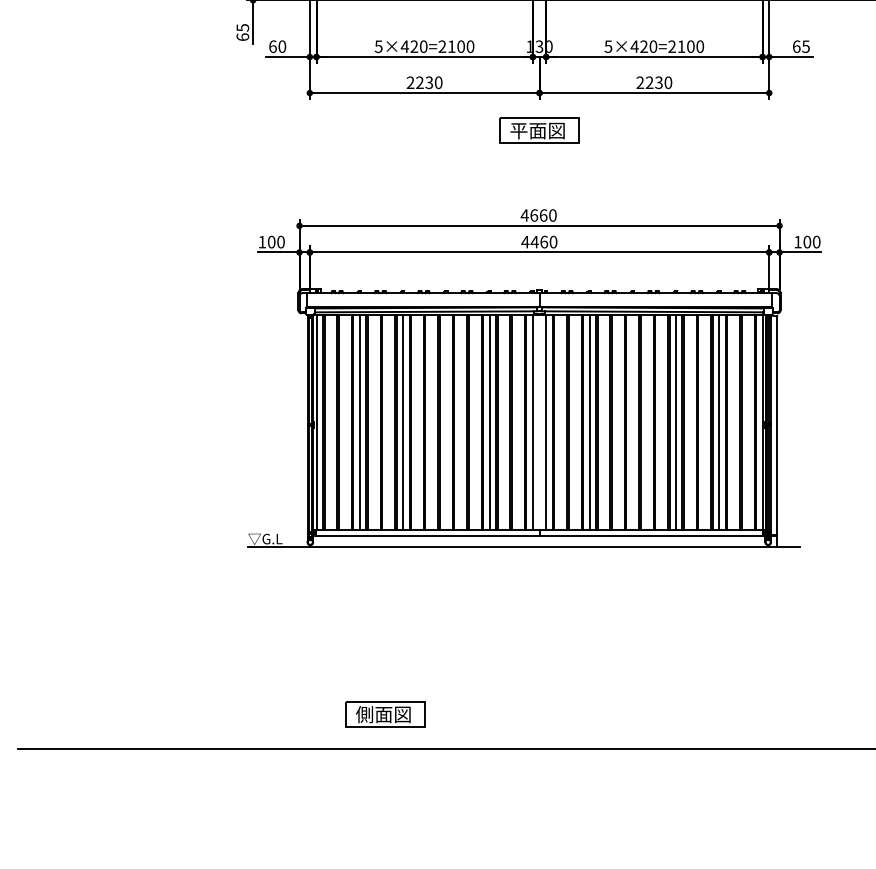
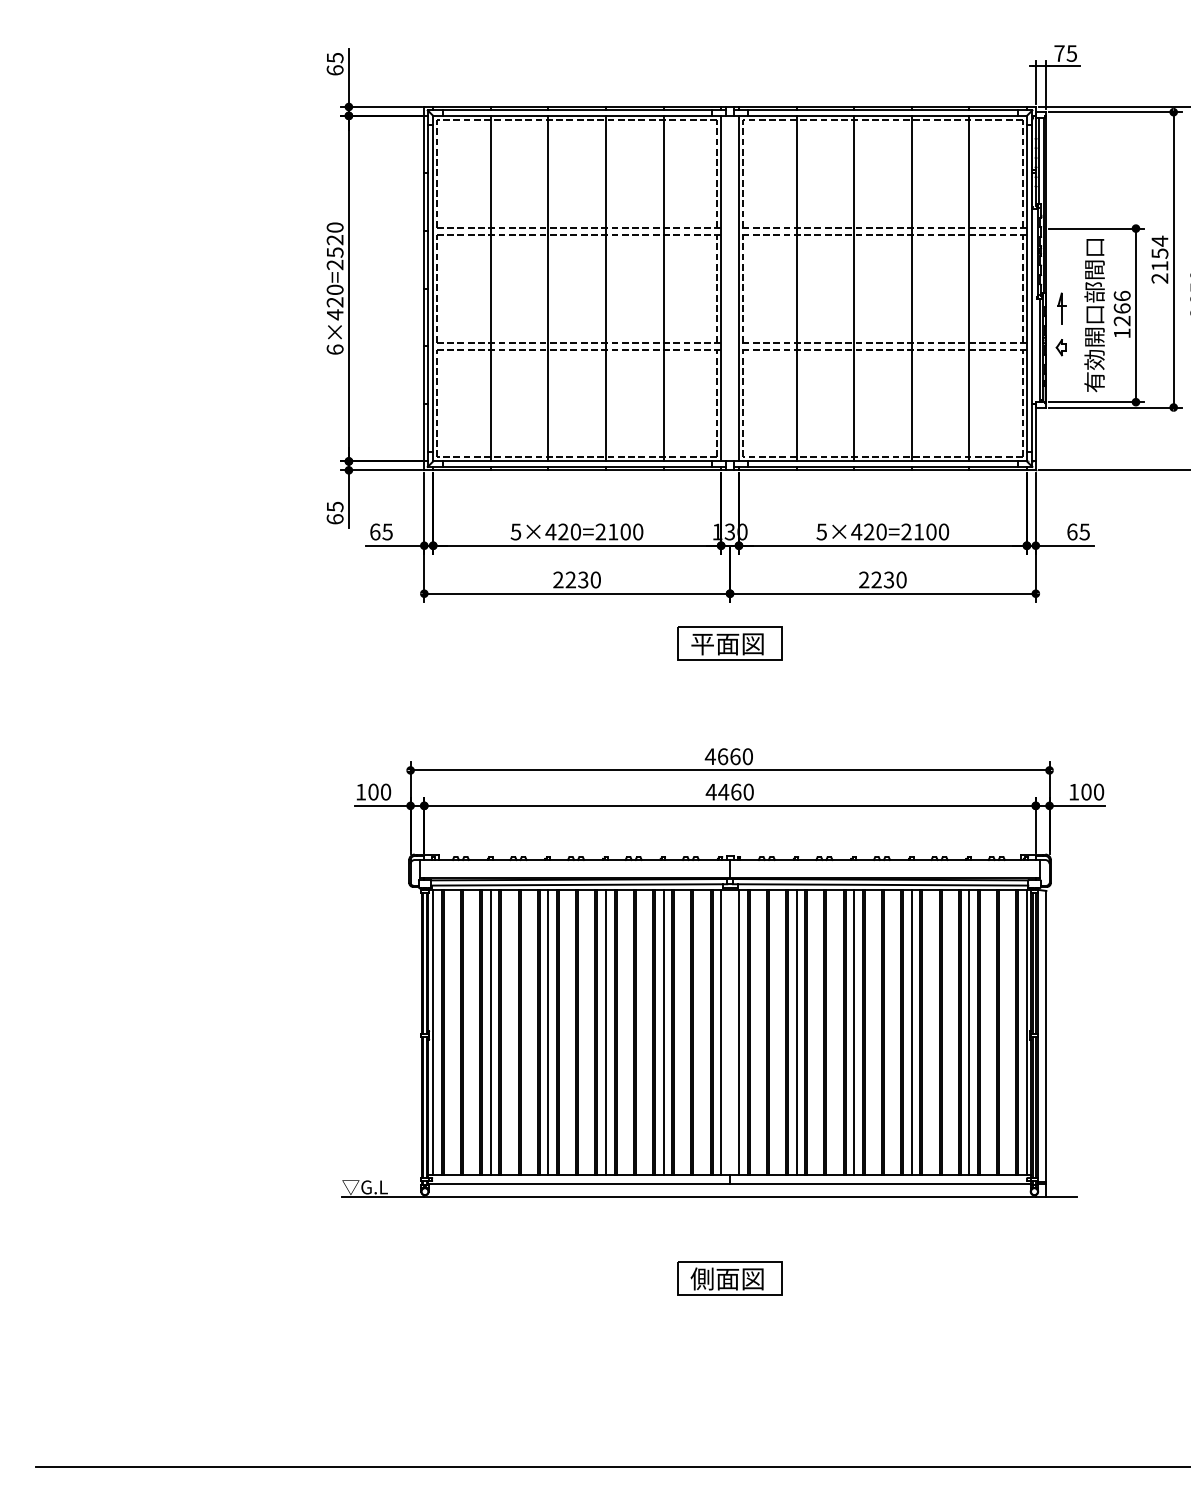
text: (282, 46) -> (387, 531), 60 -> 65
line: (445, 422) -> (605, 1032), added
line: (633, 422) -> (854, 1032), added
part: (385, 714) -> (729, 1278), moved

